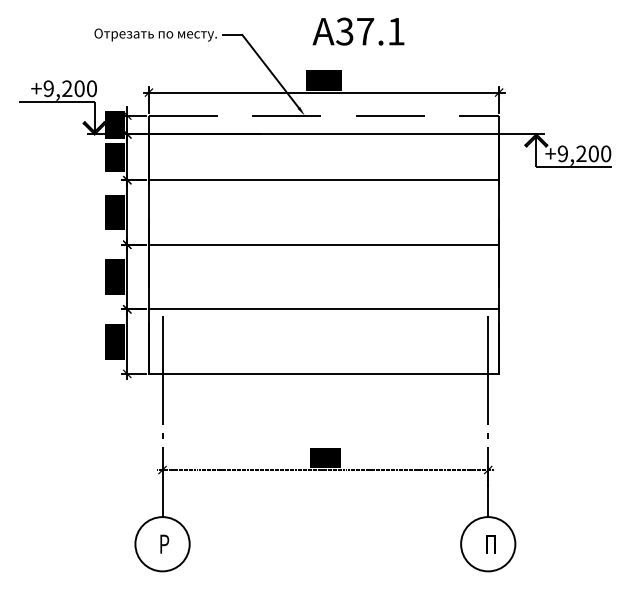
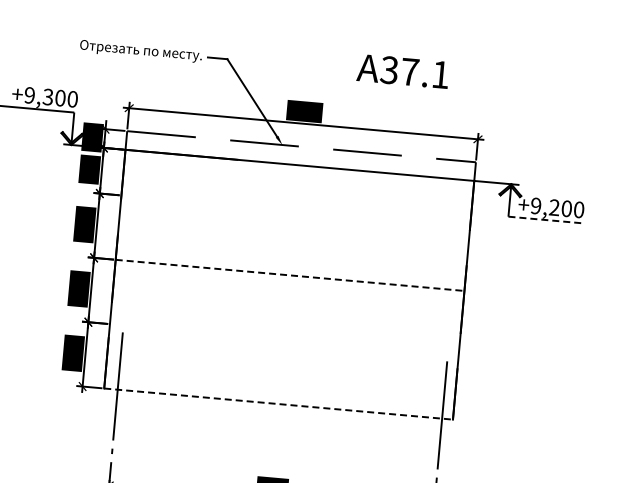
text: (358, 31) -> (403, 71), moved
text: (67, 89) -> (48, 97), +9,200 -> +9,300
line: (574, 166) -> (546, 219), solid -> dashed
line: (323, 180) -> (295, 211), removed
line: (324, 244) -> (290, 275), solid -> dashed
line: (323, 309) -> (283, 339), removed
line: (324, 373) -> (279, 403), solid -> dashed

